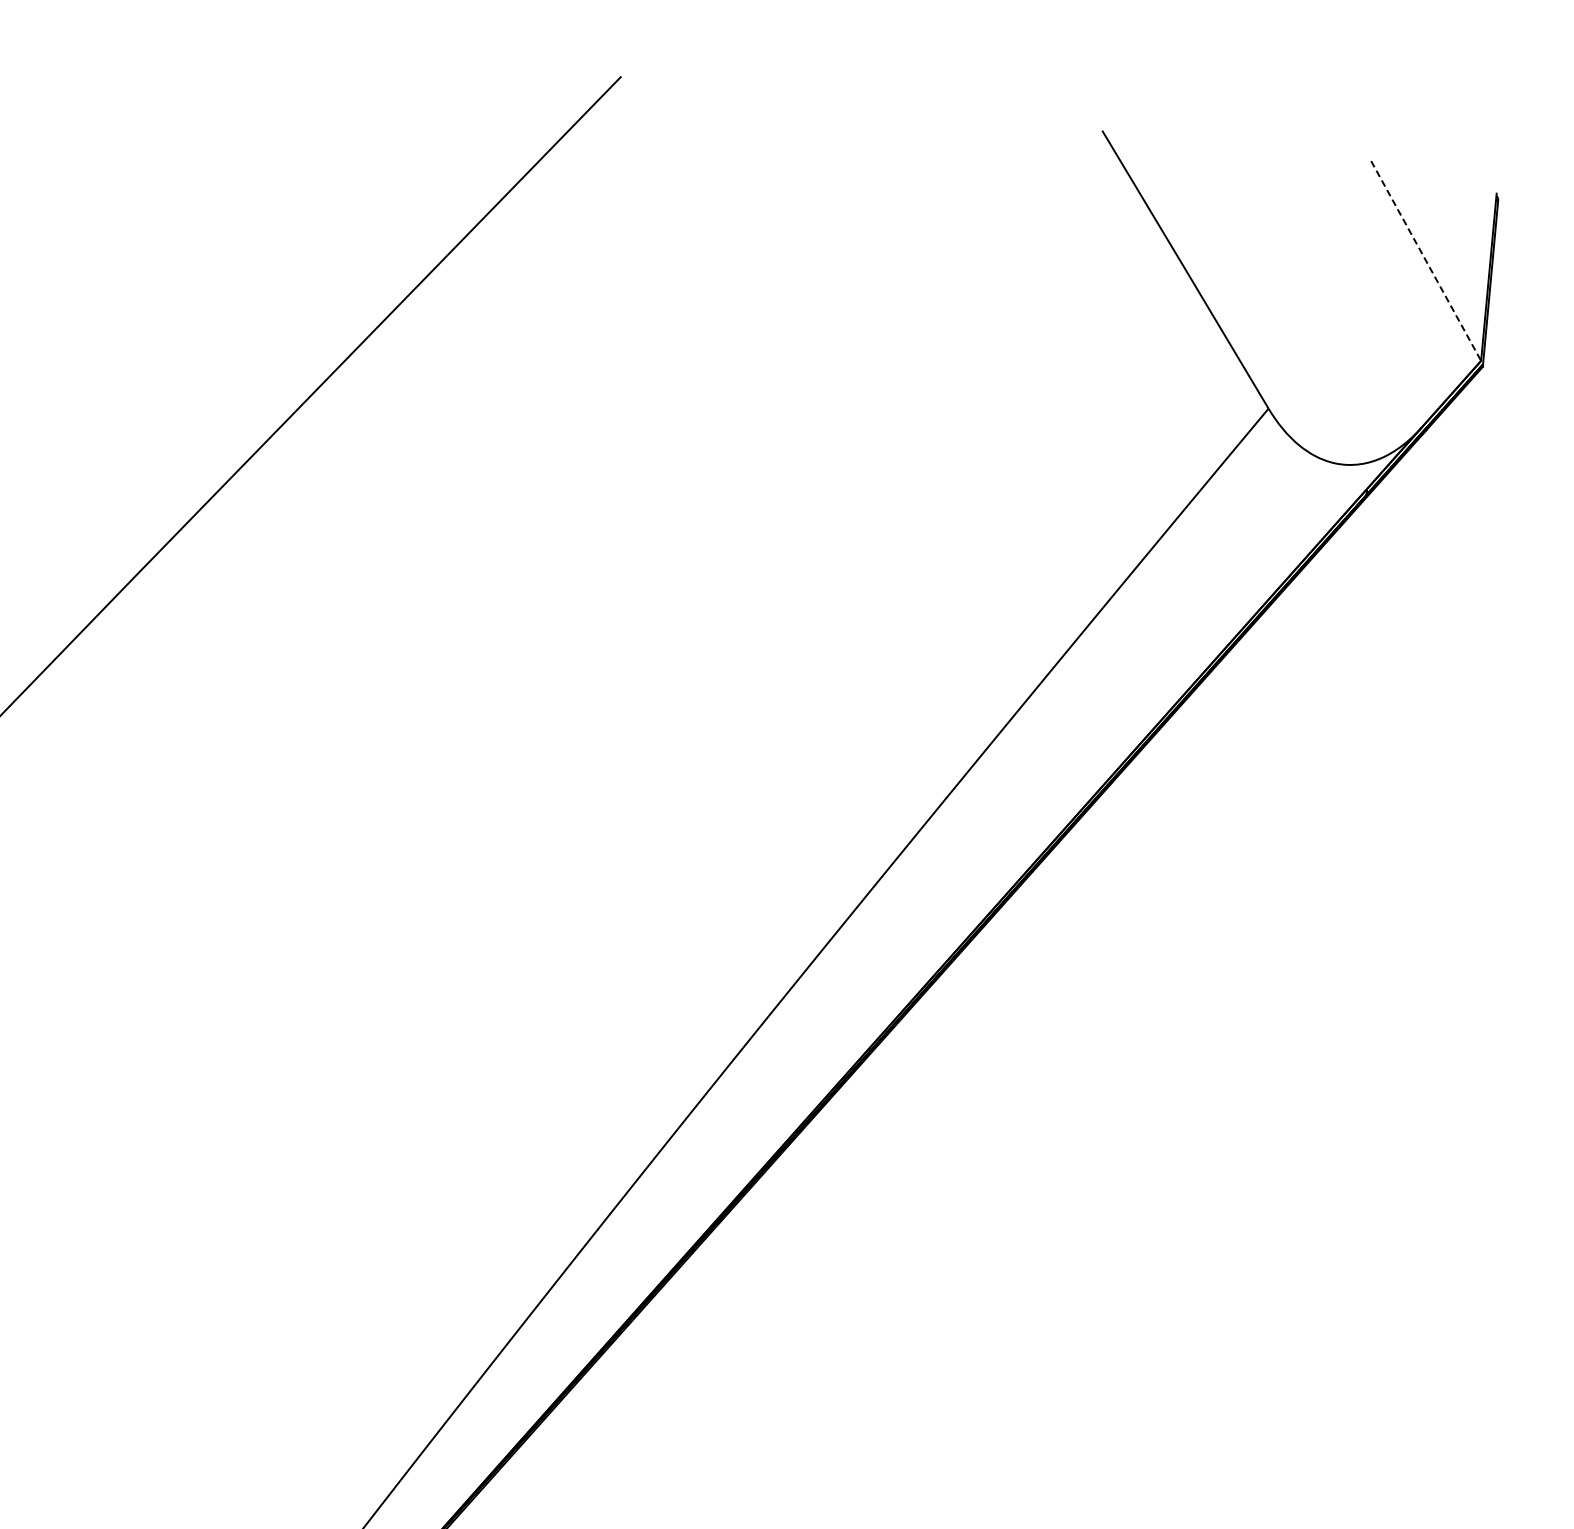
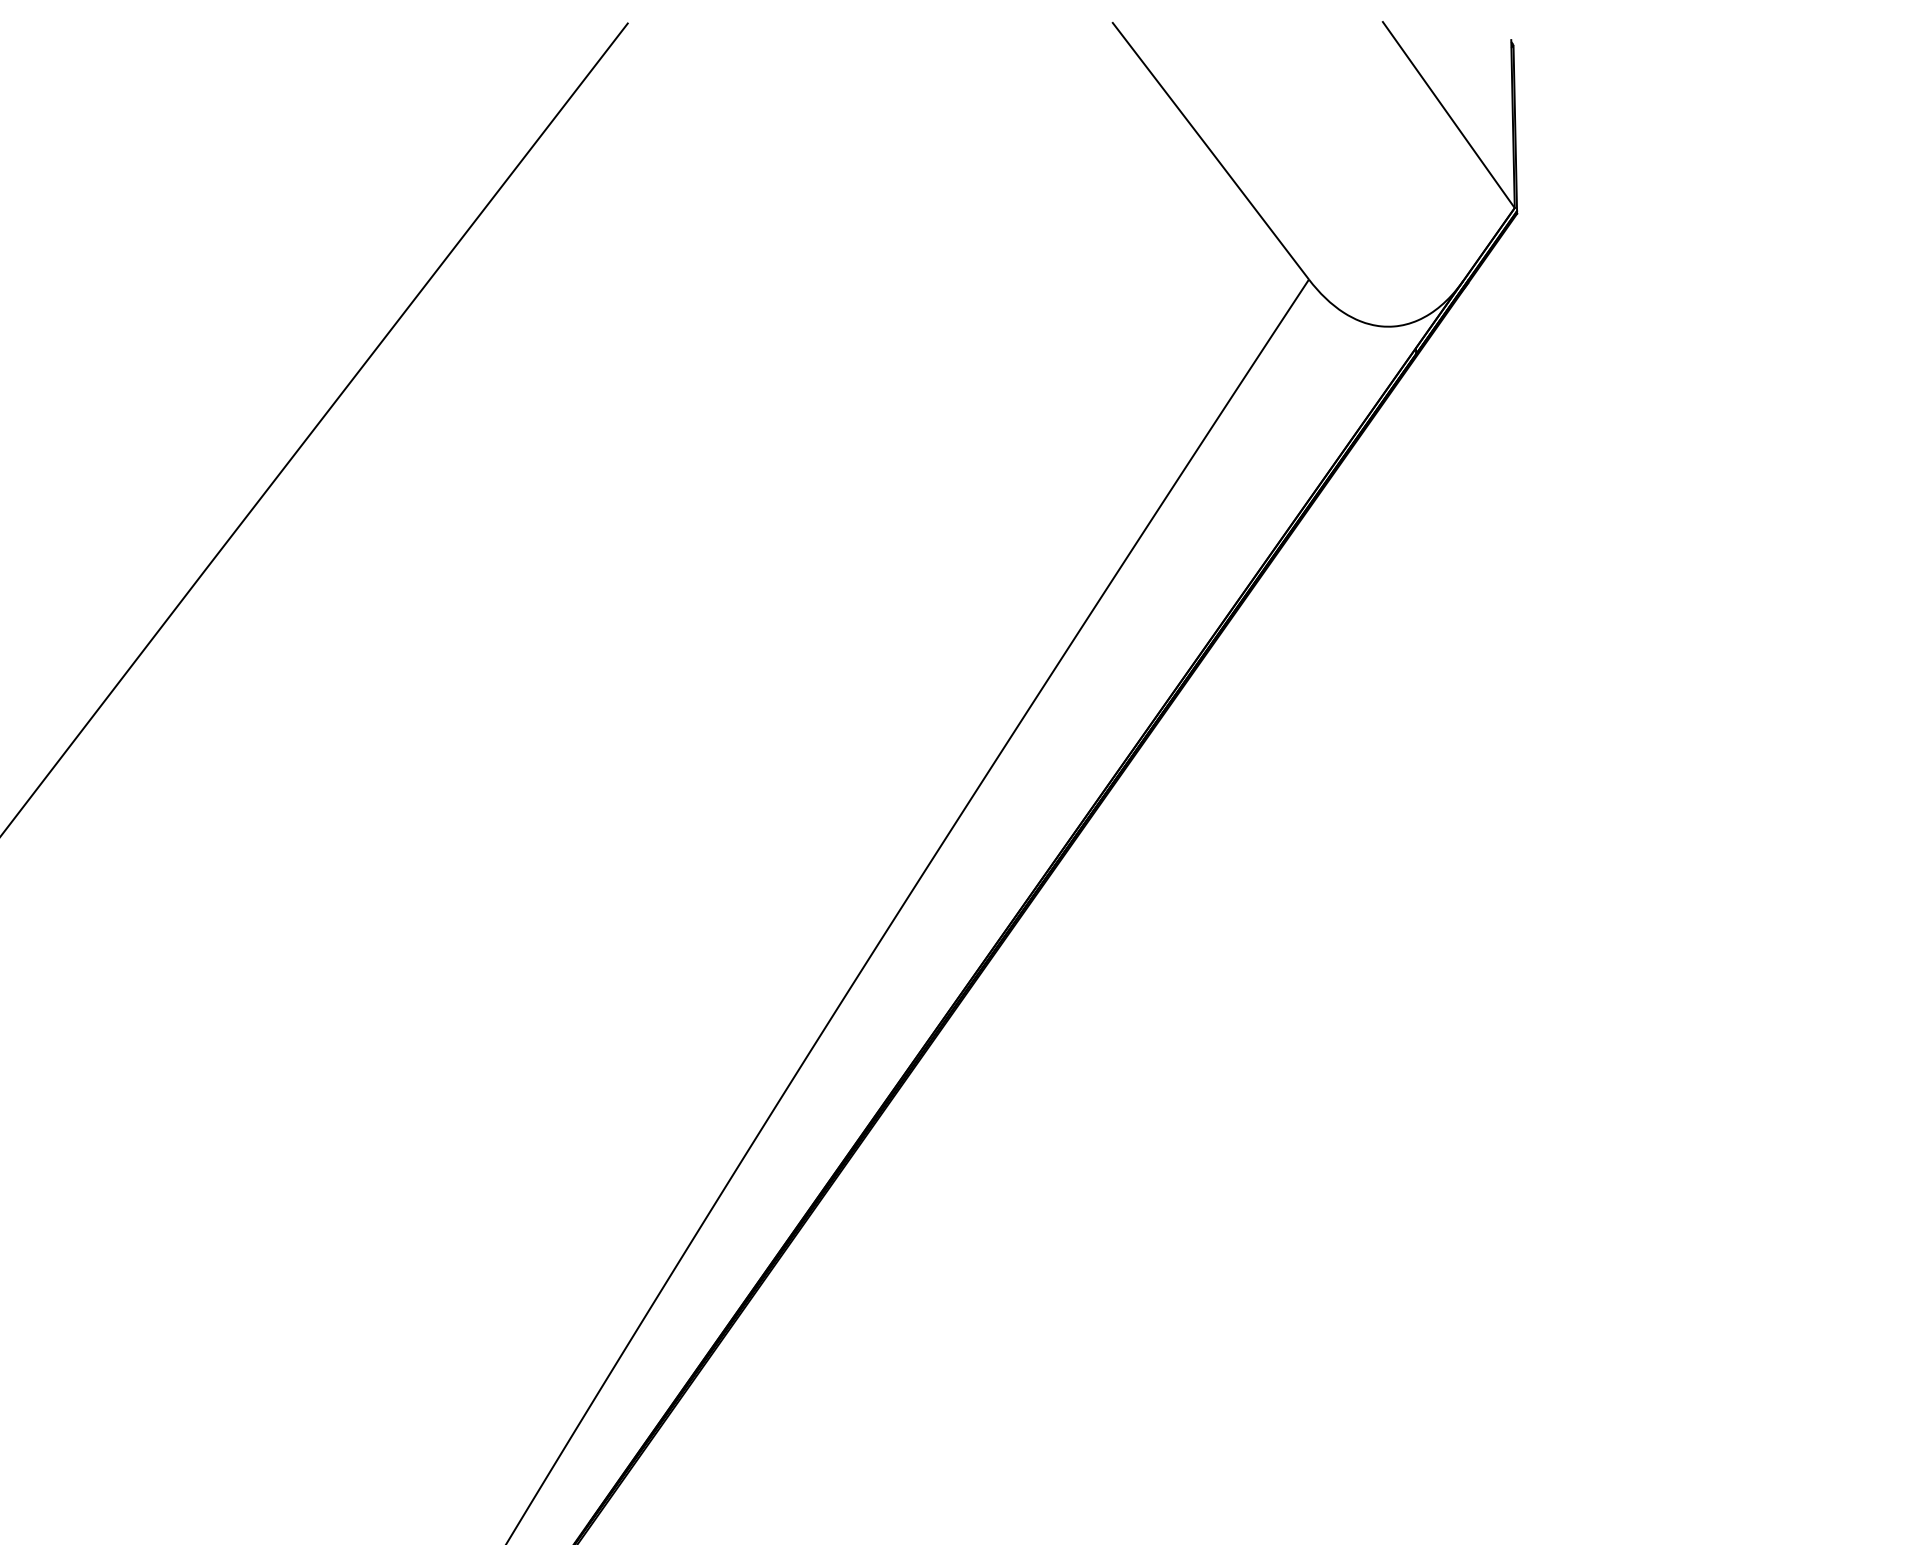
line: (1426, 261) -> (1449, 115), dashed -> solid

